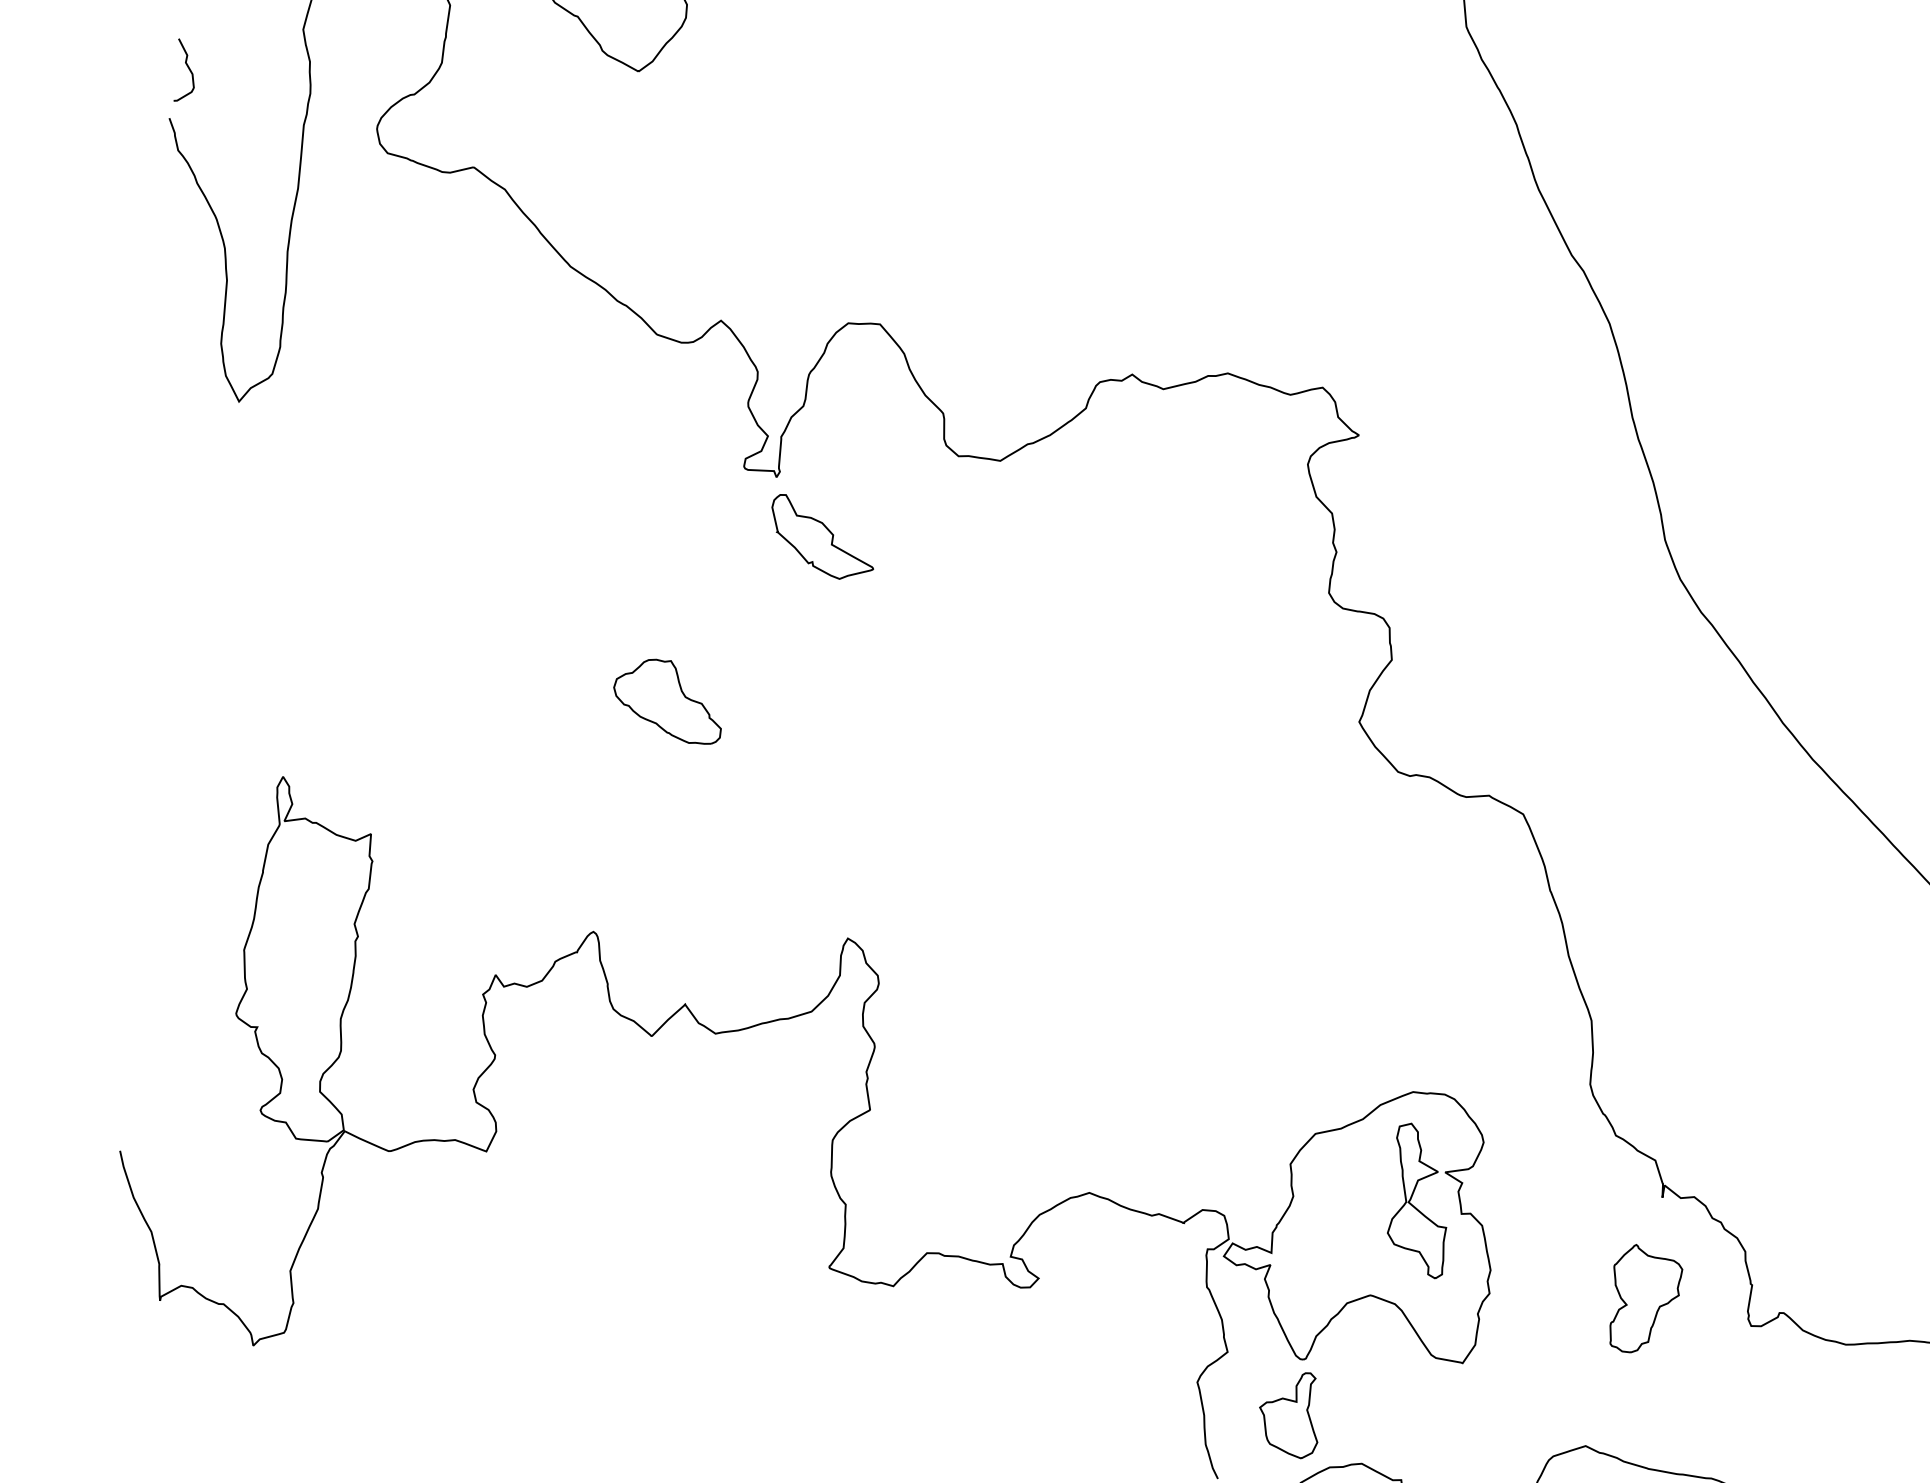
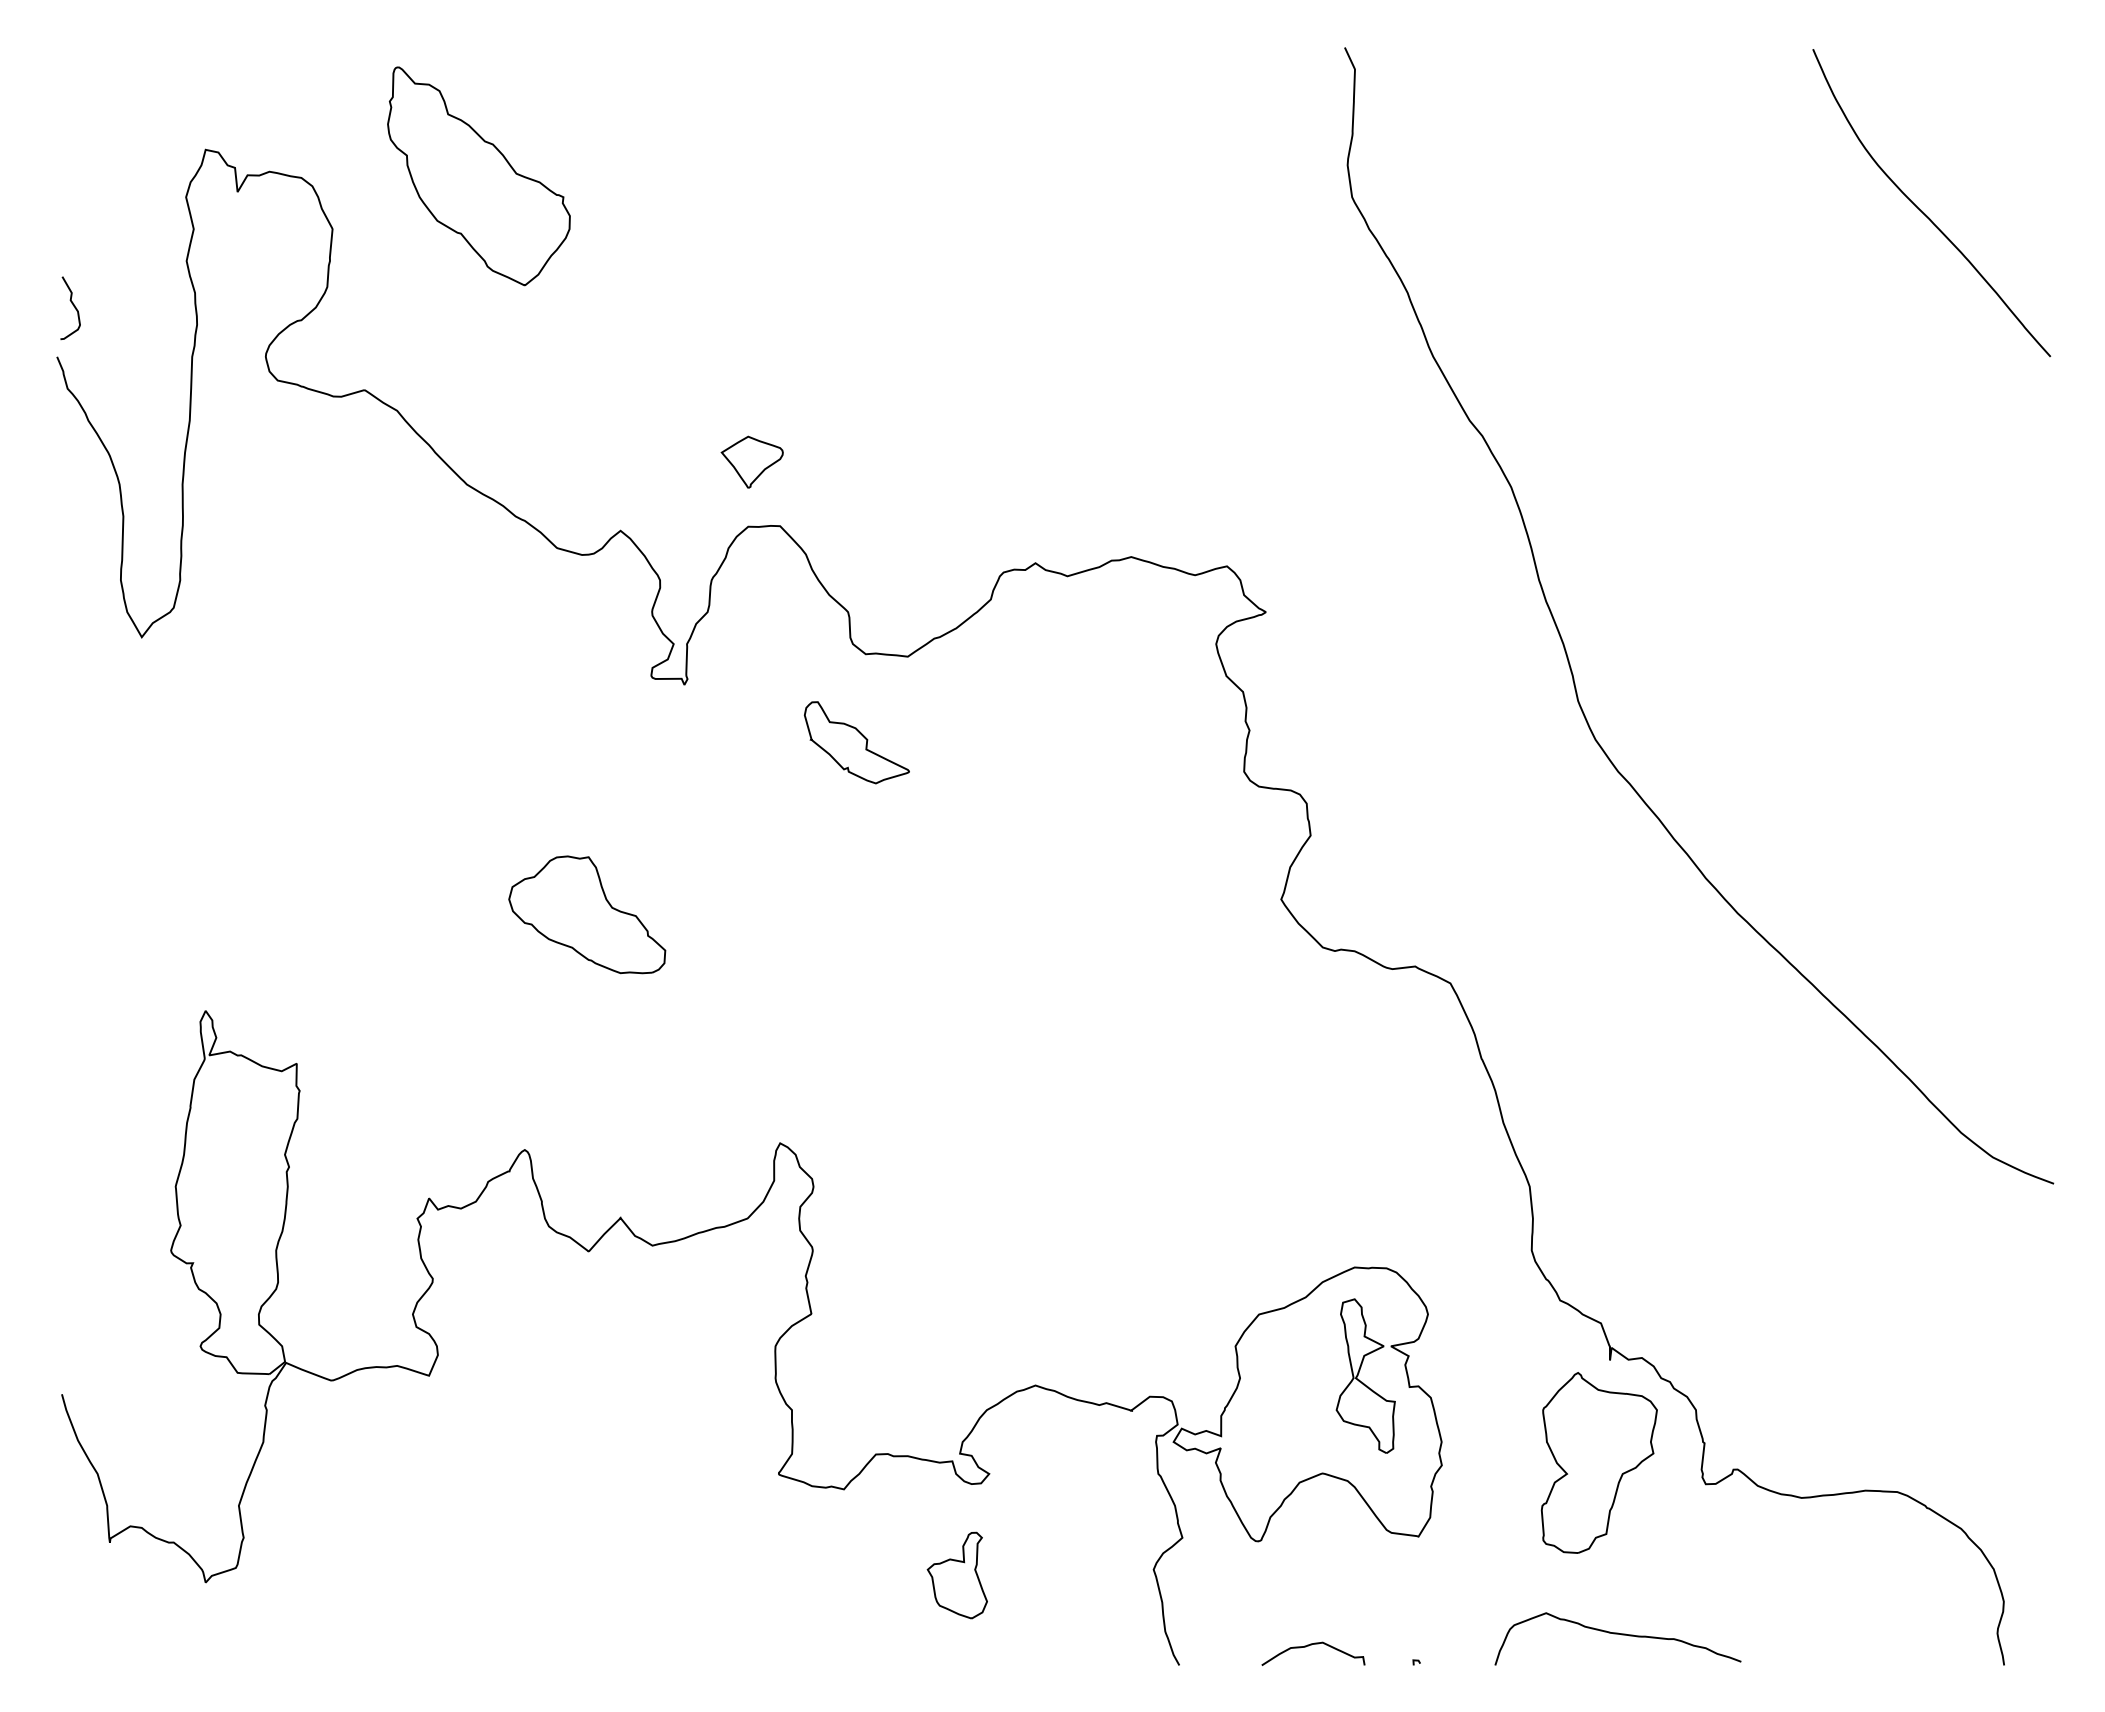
part: (854, 258) -> (751, 461), added
part: (822, 537) -> (856, 742), moved
part: (668, 700) -> (587, 914), size x1.43
part: (1645, 1298) -> (1598, 1462), size x1.67
part: (1288, 1414) -> (956, 1575), moved

